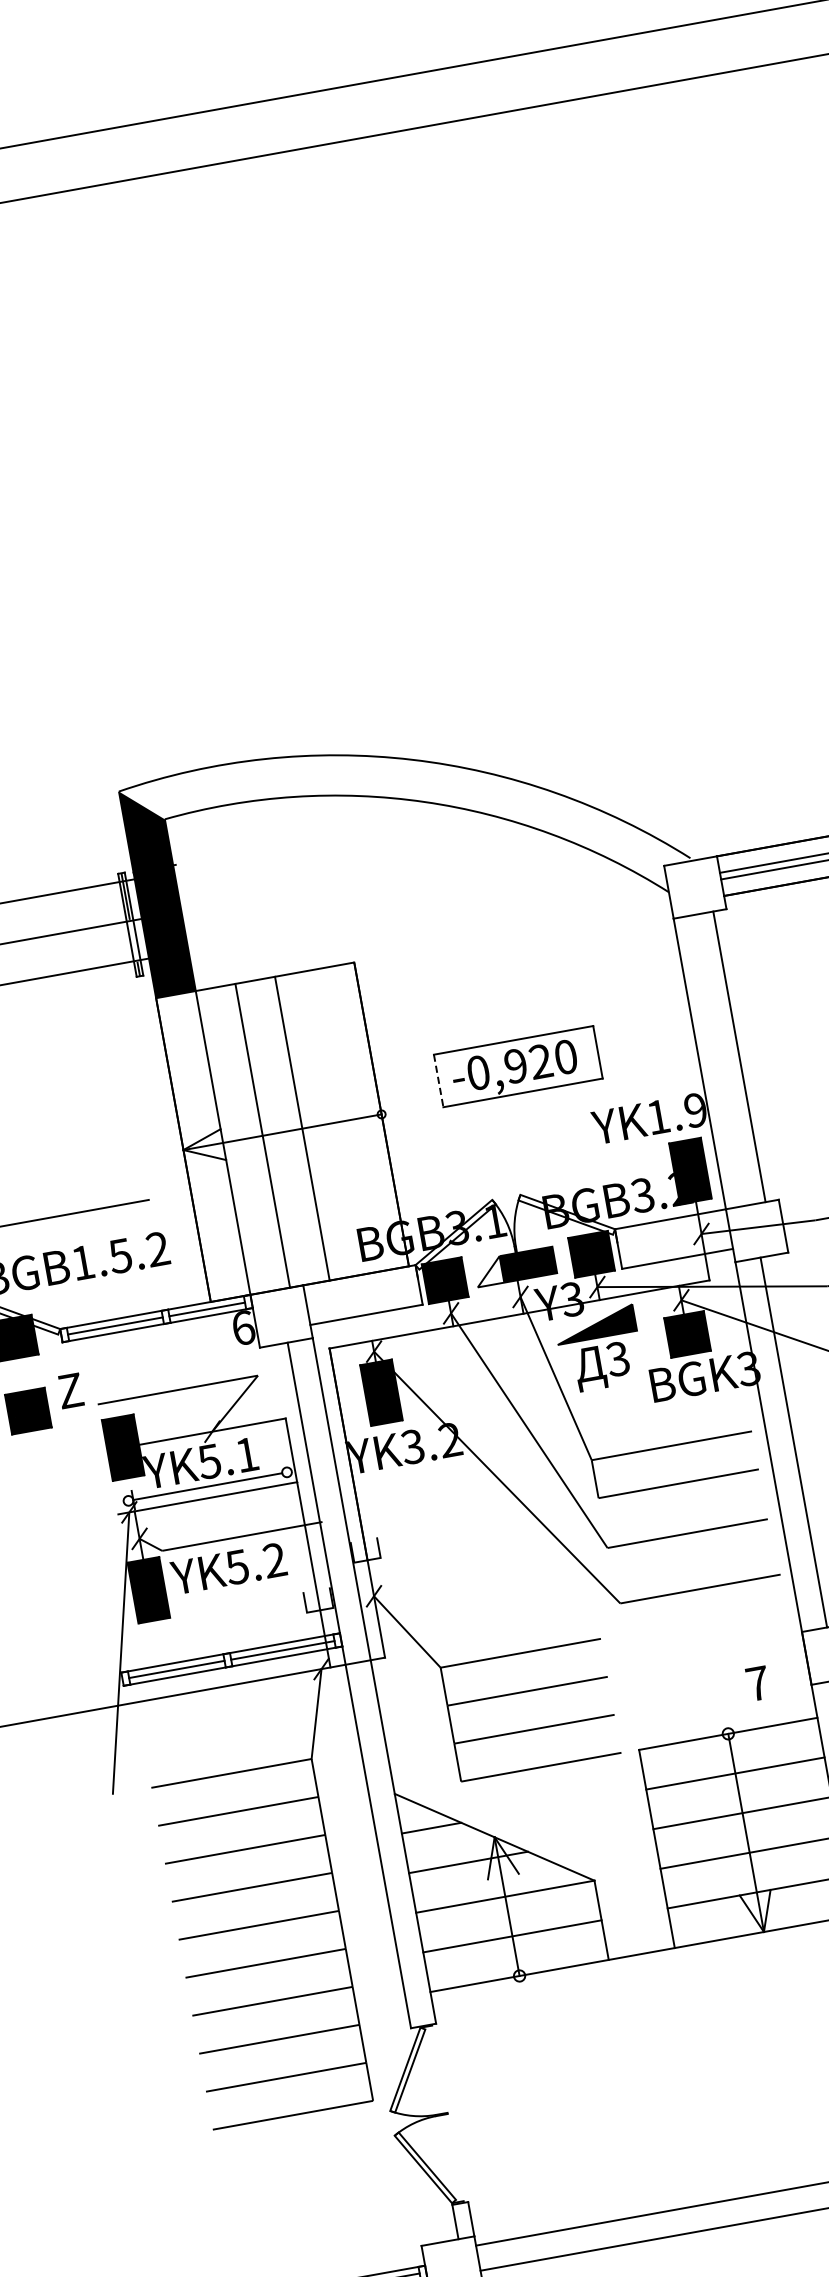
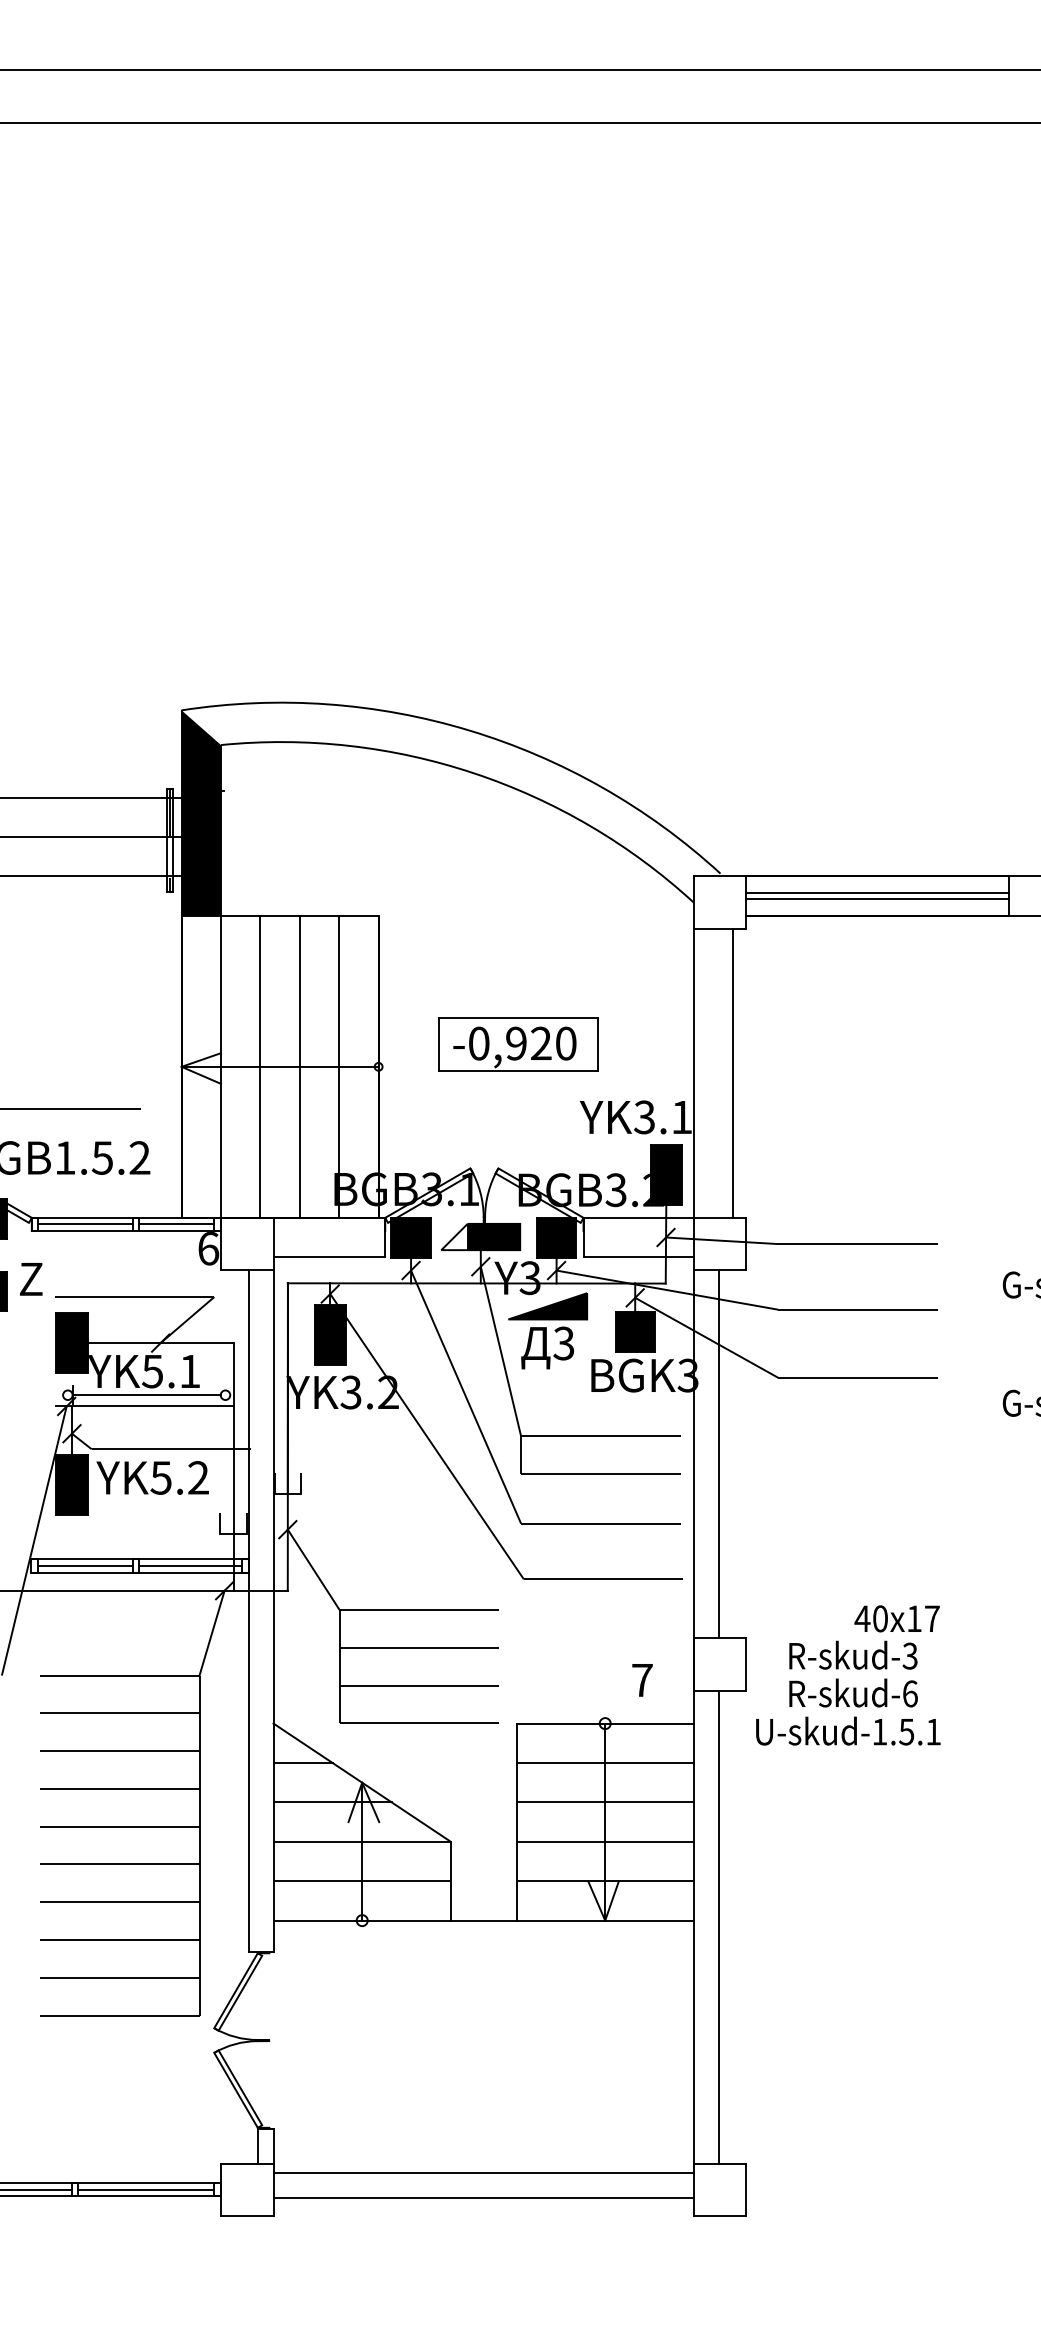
line: (438, 1081) -> (439, 1045), dashed -> solid
text: (677, 1113) -> (663, 1117), YK1.9 -> YK3.1
line: (342, 1121) -> (339, 1066), added

